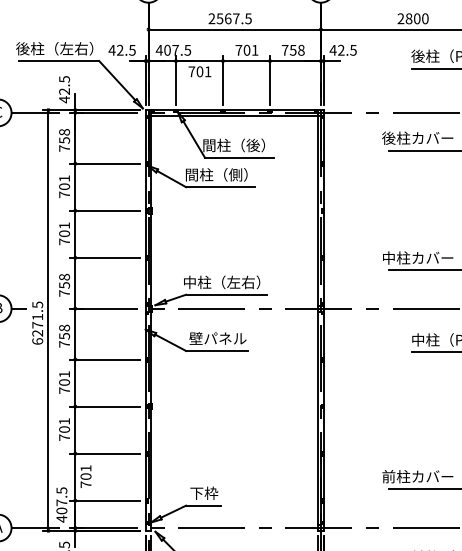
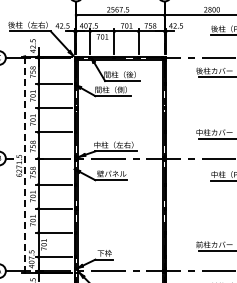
line: (47, 322) -> (24, 165), solid -> dashed

